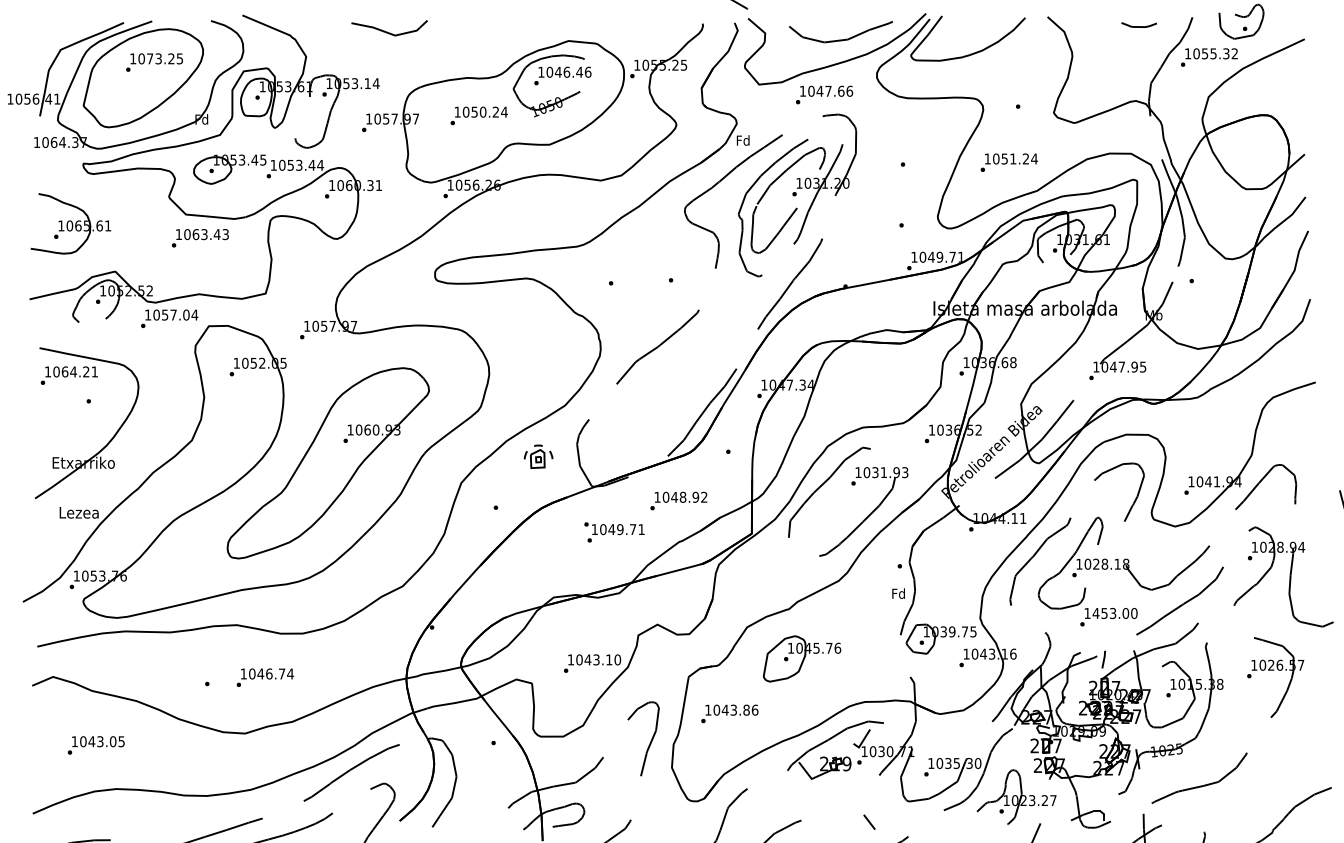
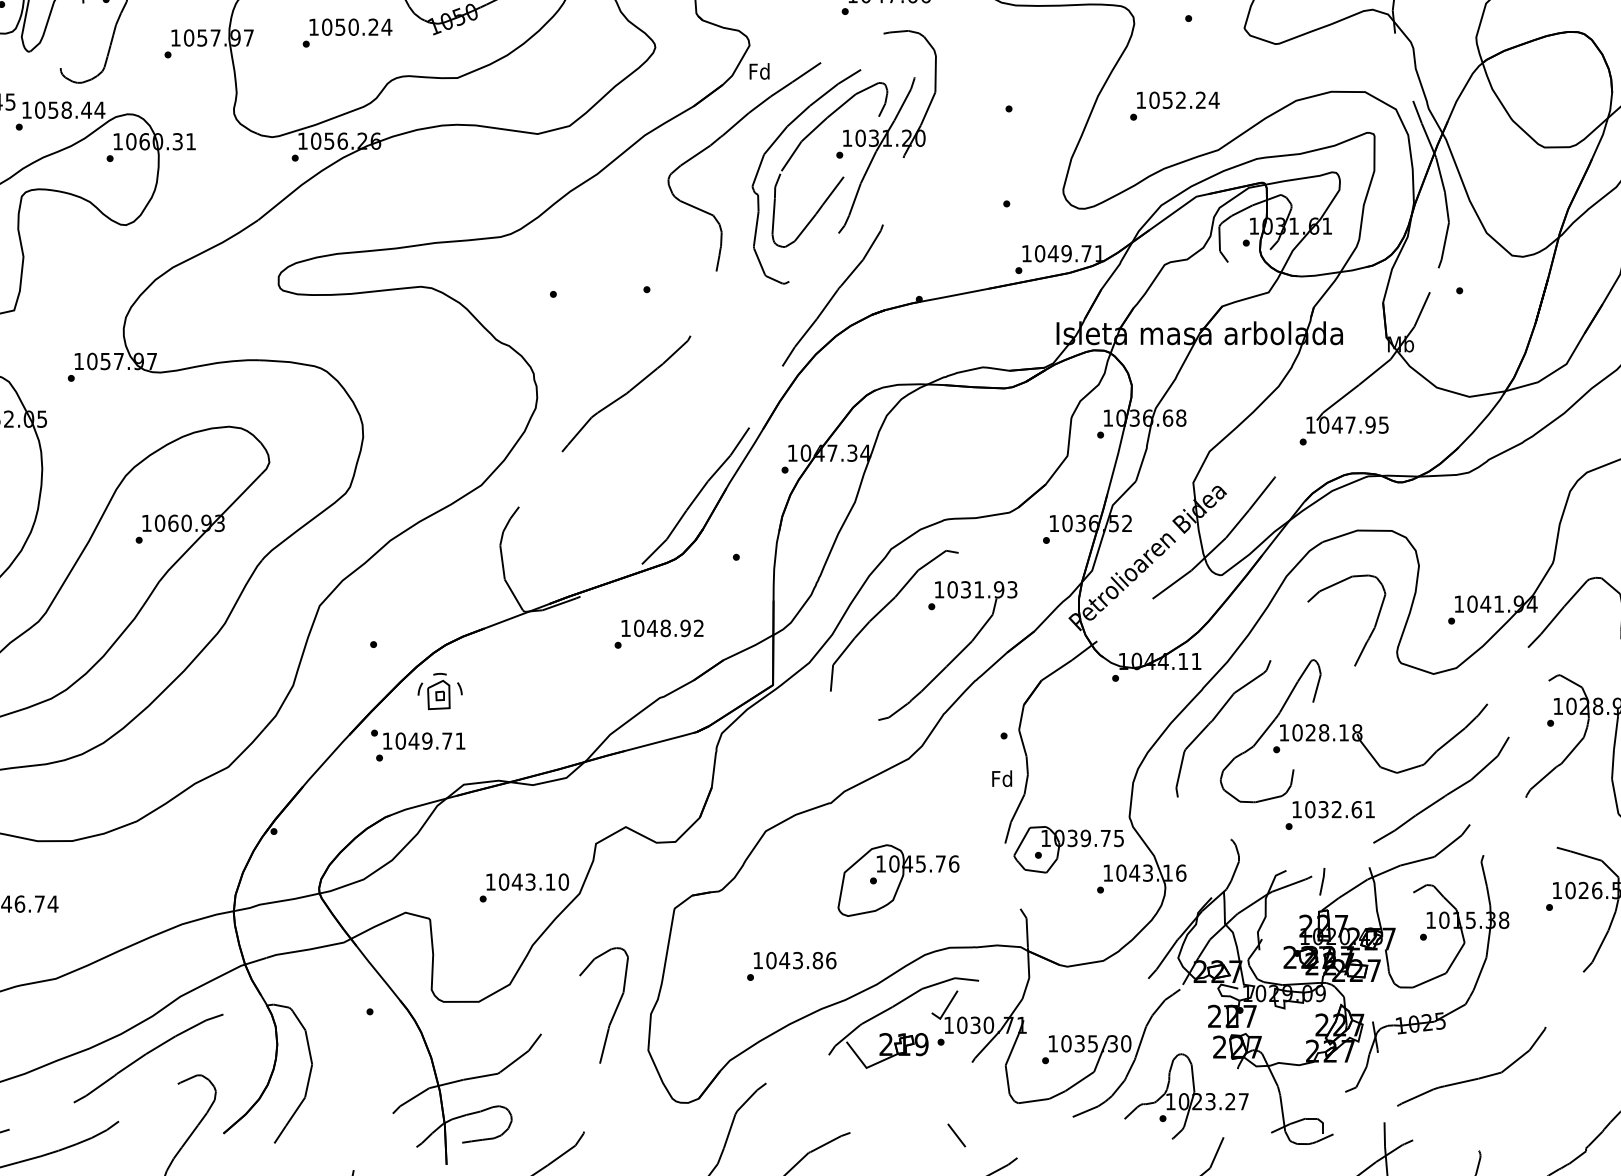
text: (1013, 158) -> (1181, 99), 1051.24 -> 1052.24
text: (299, 165) -> (67, 110), 1053.44 -> 1058.44
part: (538, 456) -> (440, 691), moved
text: (614, 532) -> (418, 745), moved
text: (1114, 613) -> (1339, 809), 1453.00 -> 1032.61
part: (801, 658) -> (897, 879), moved
text: (729, 713) -> (791, 965), moved

